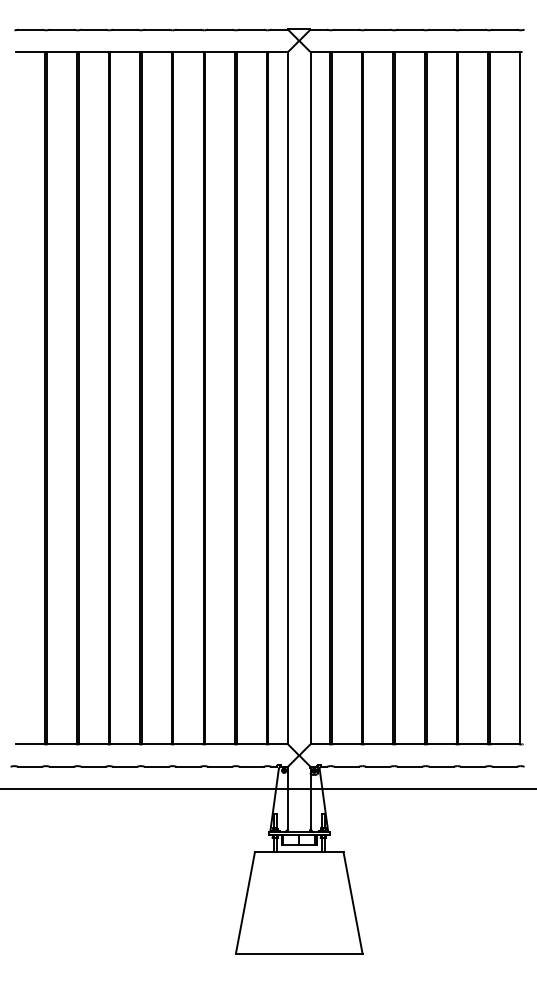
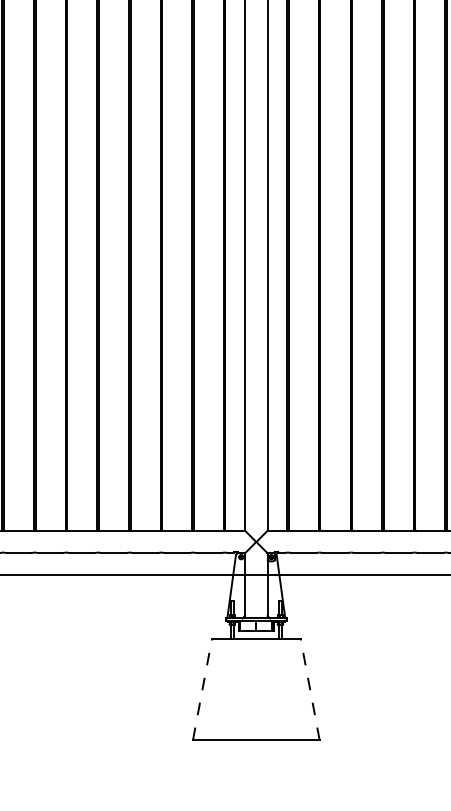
line: (245, 902) -> (202, 688), solid -> dashed
line: (353, 902) -> (310, 688), solid -> dashed

